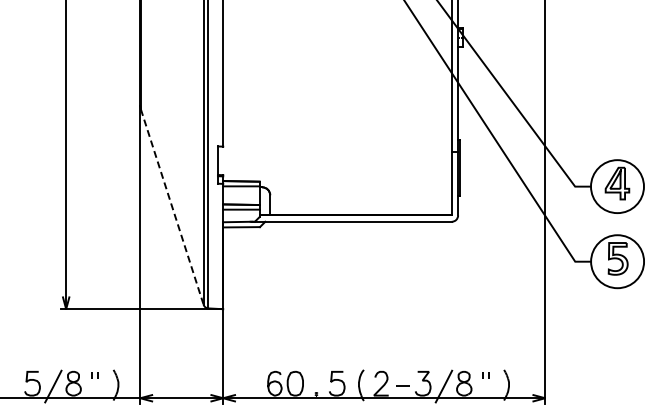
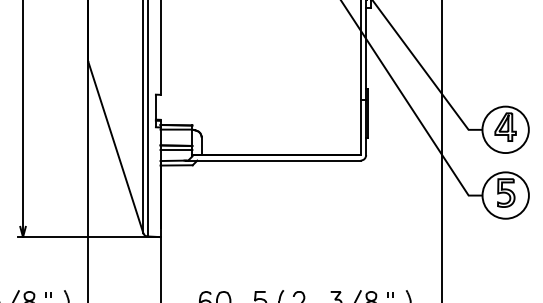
line: (172, 206) -> (116, 147), dashed -> solid

